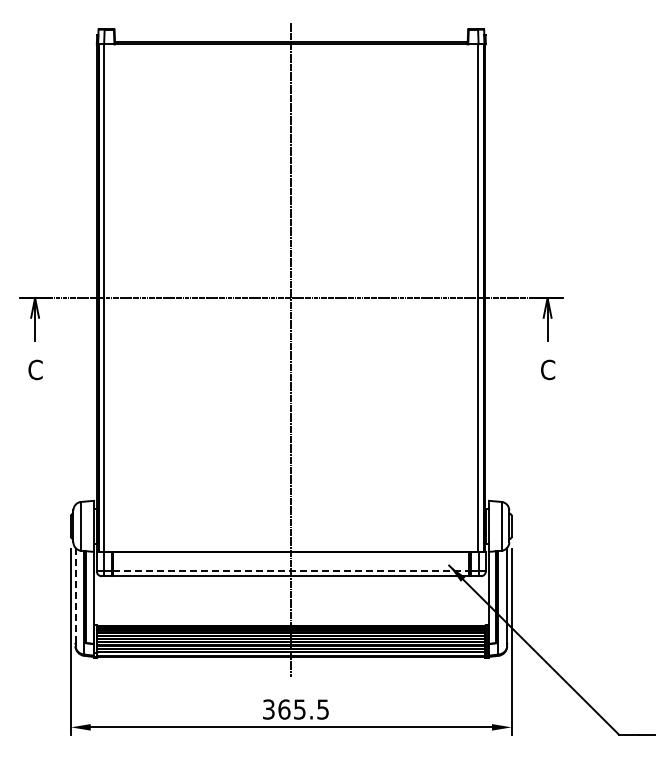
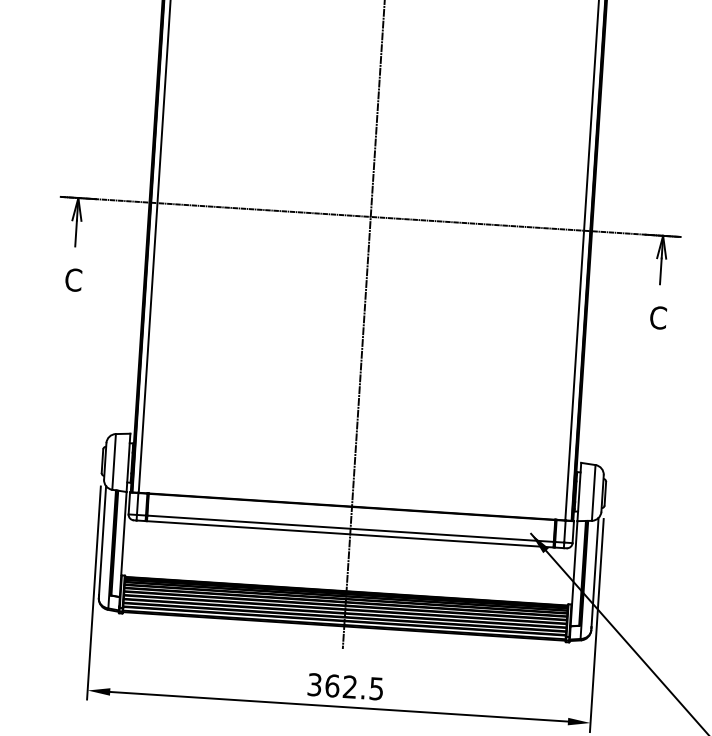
line: (291, 571) -> (350, 528), dashed -> solid
line: (75, 595) -> (102, 540), dashed -> solid
text: (299, 709) -> (349, 686), 365.5 -> 362.5

